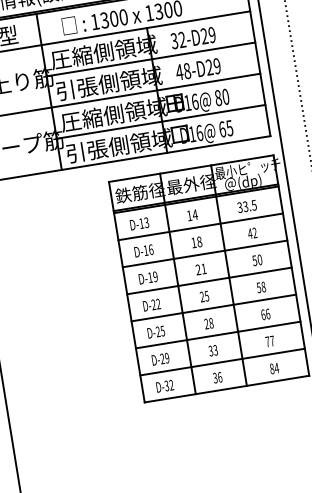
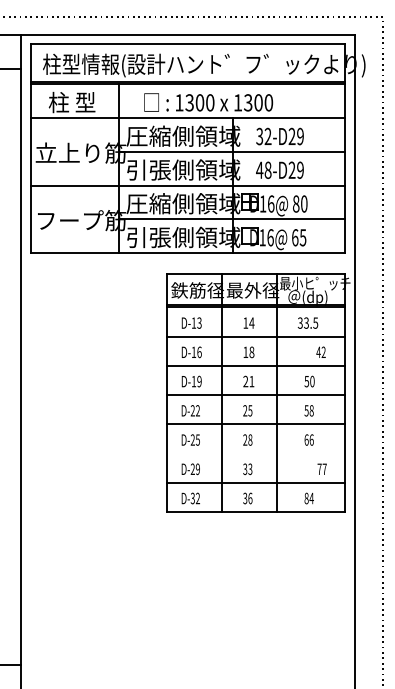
text: (251, 232) -> (320, 351), moved
line: (218, 334) -> (255, 453), removed
text: (269, 340) -> (321, 468), moved

